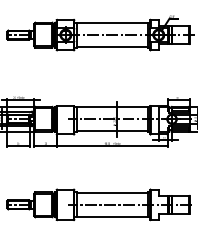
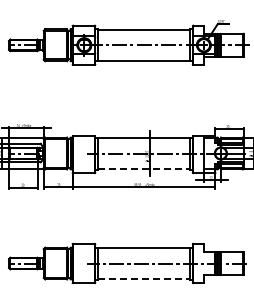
line: (112, 130) -> (144, 168), solid -> dashed
line: (112, 216) -> (144, 278), solid -> dashed

